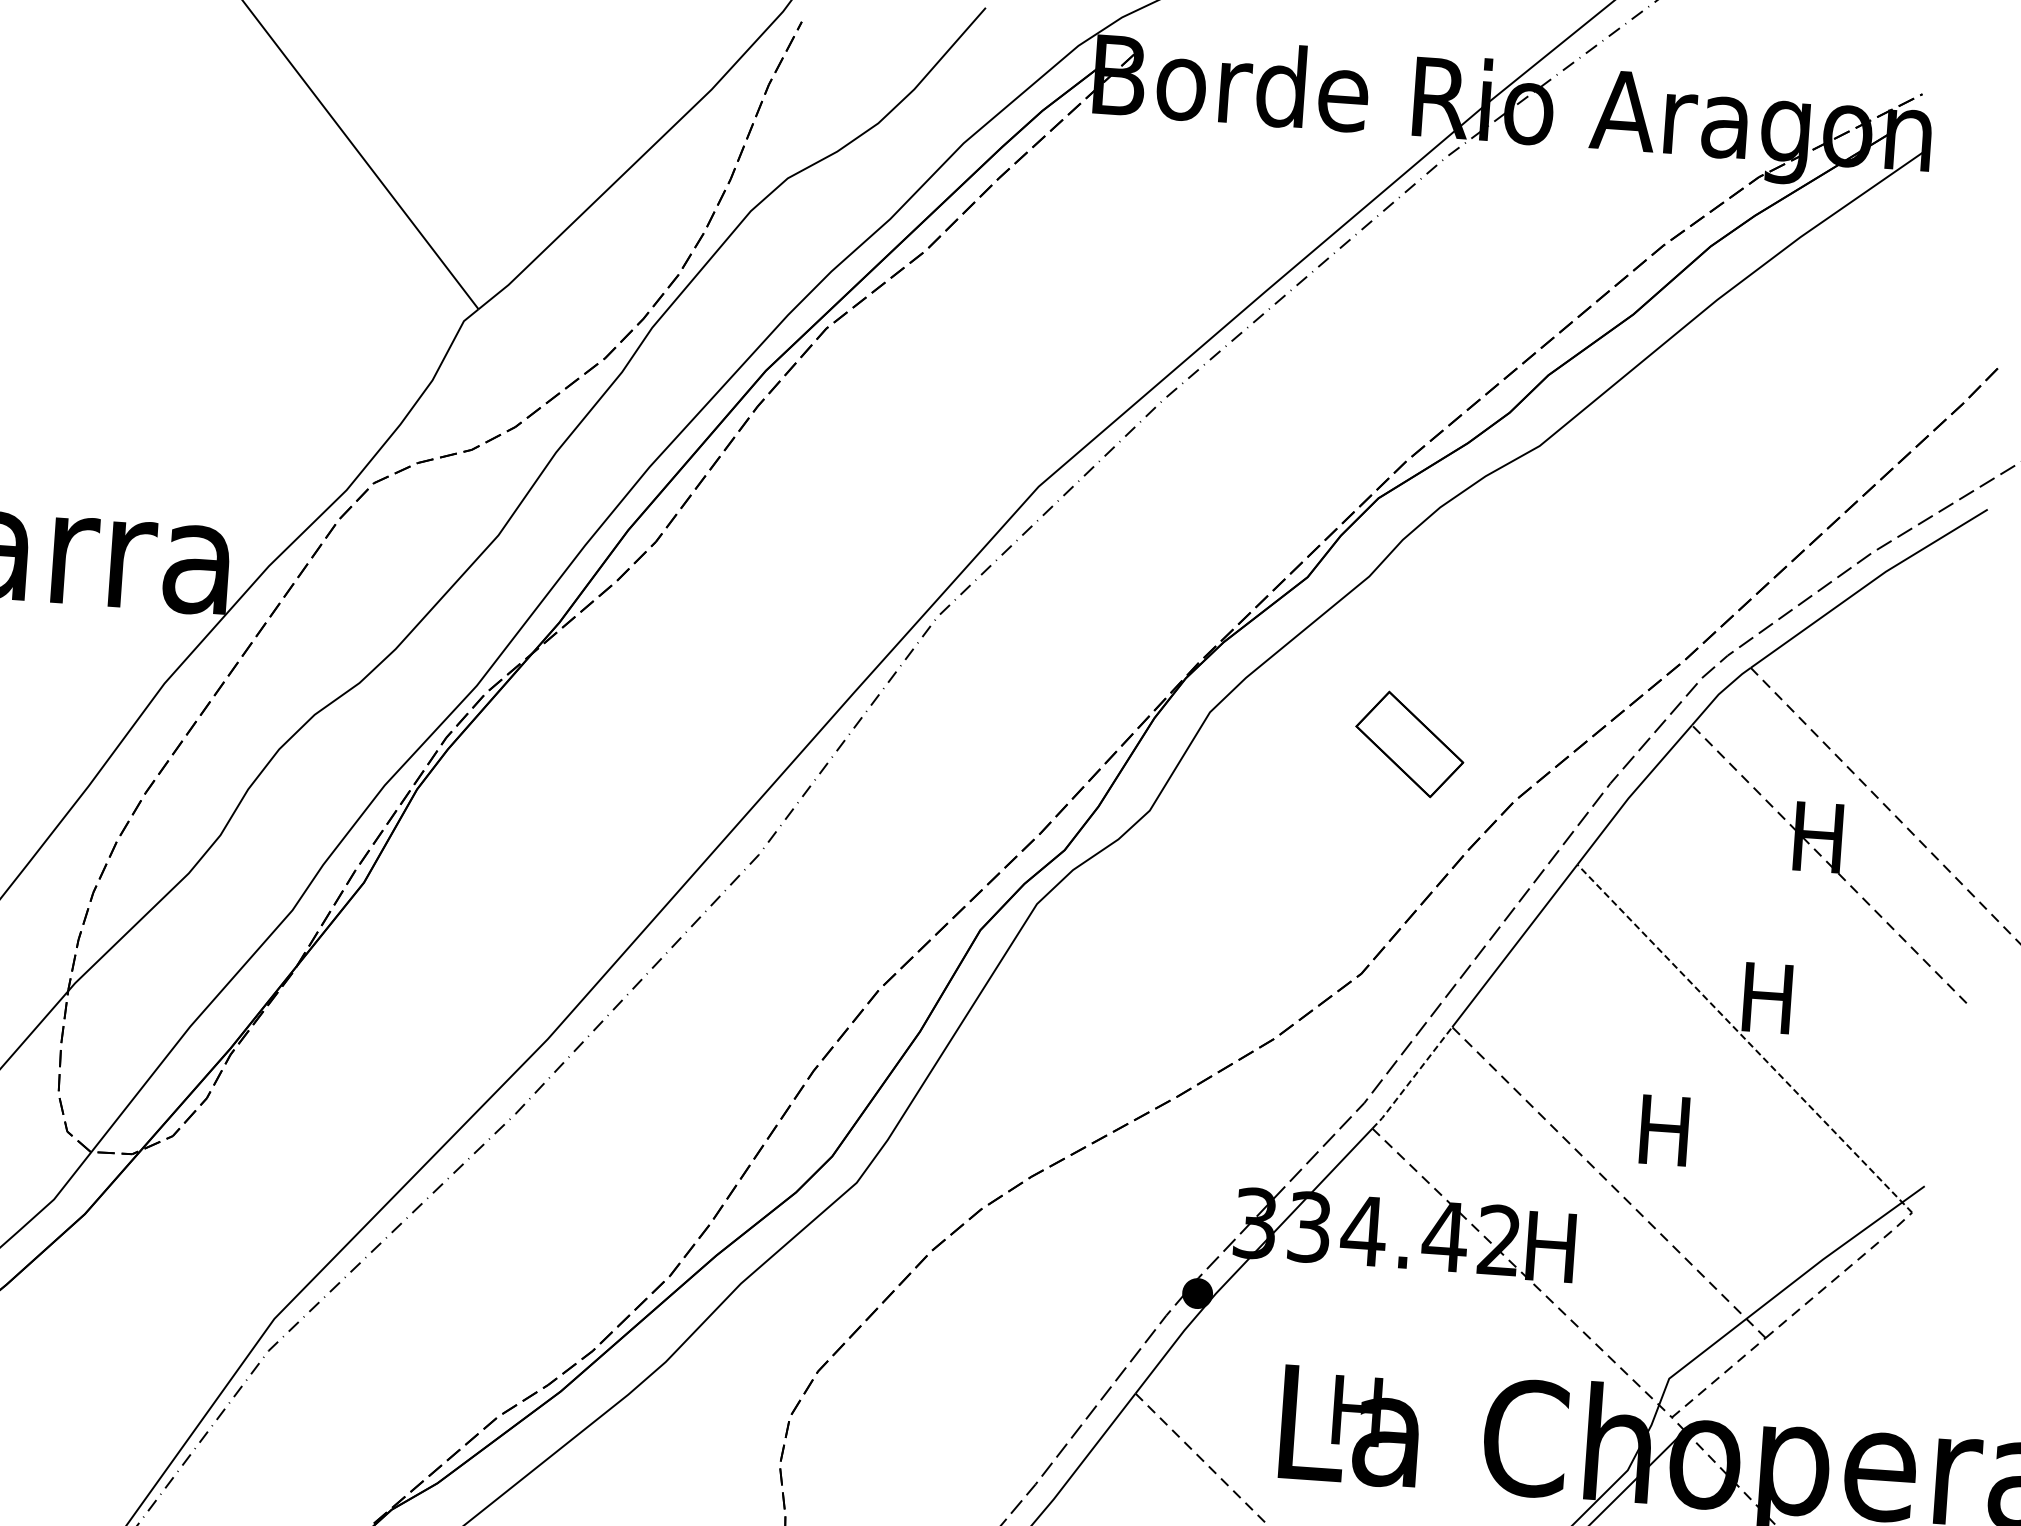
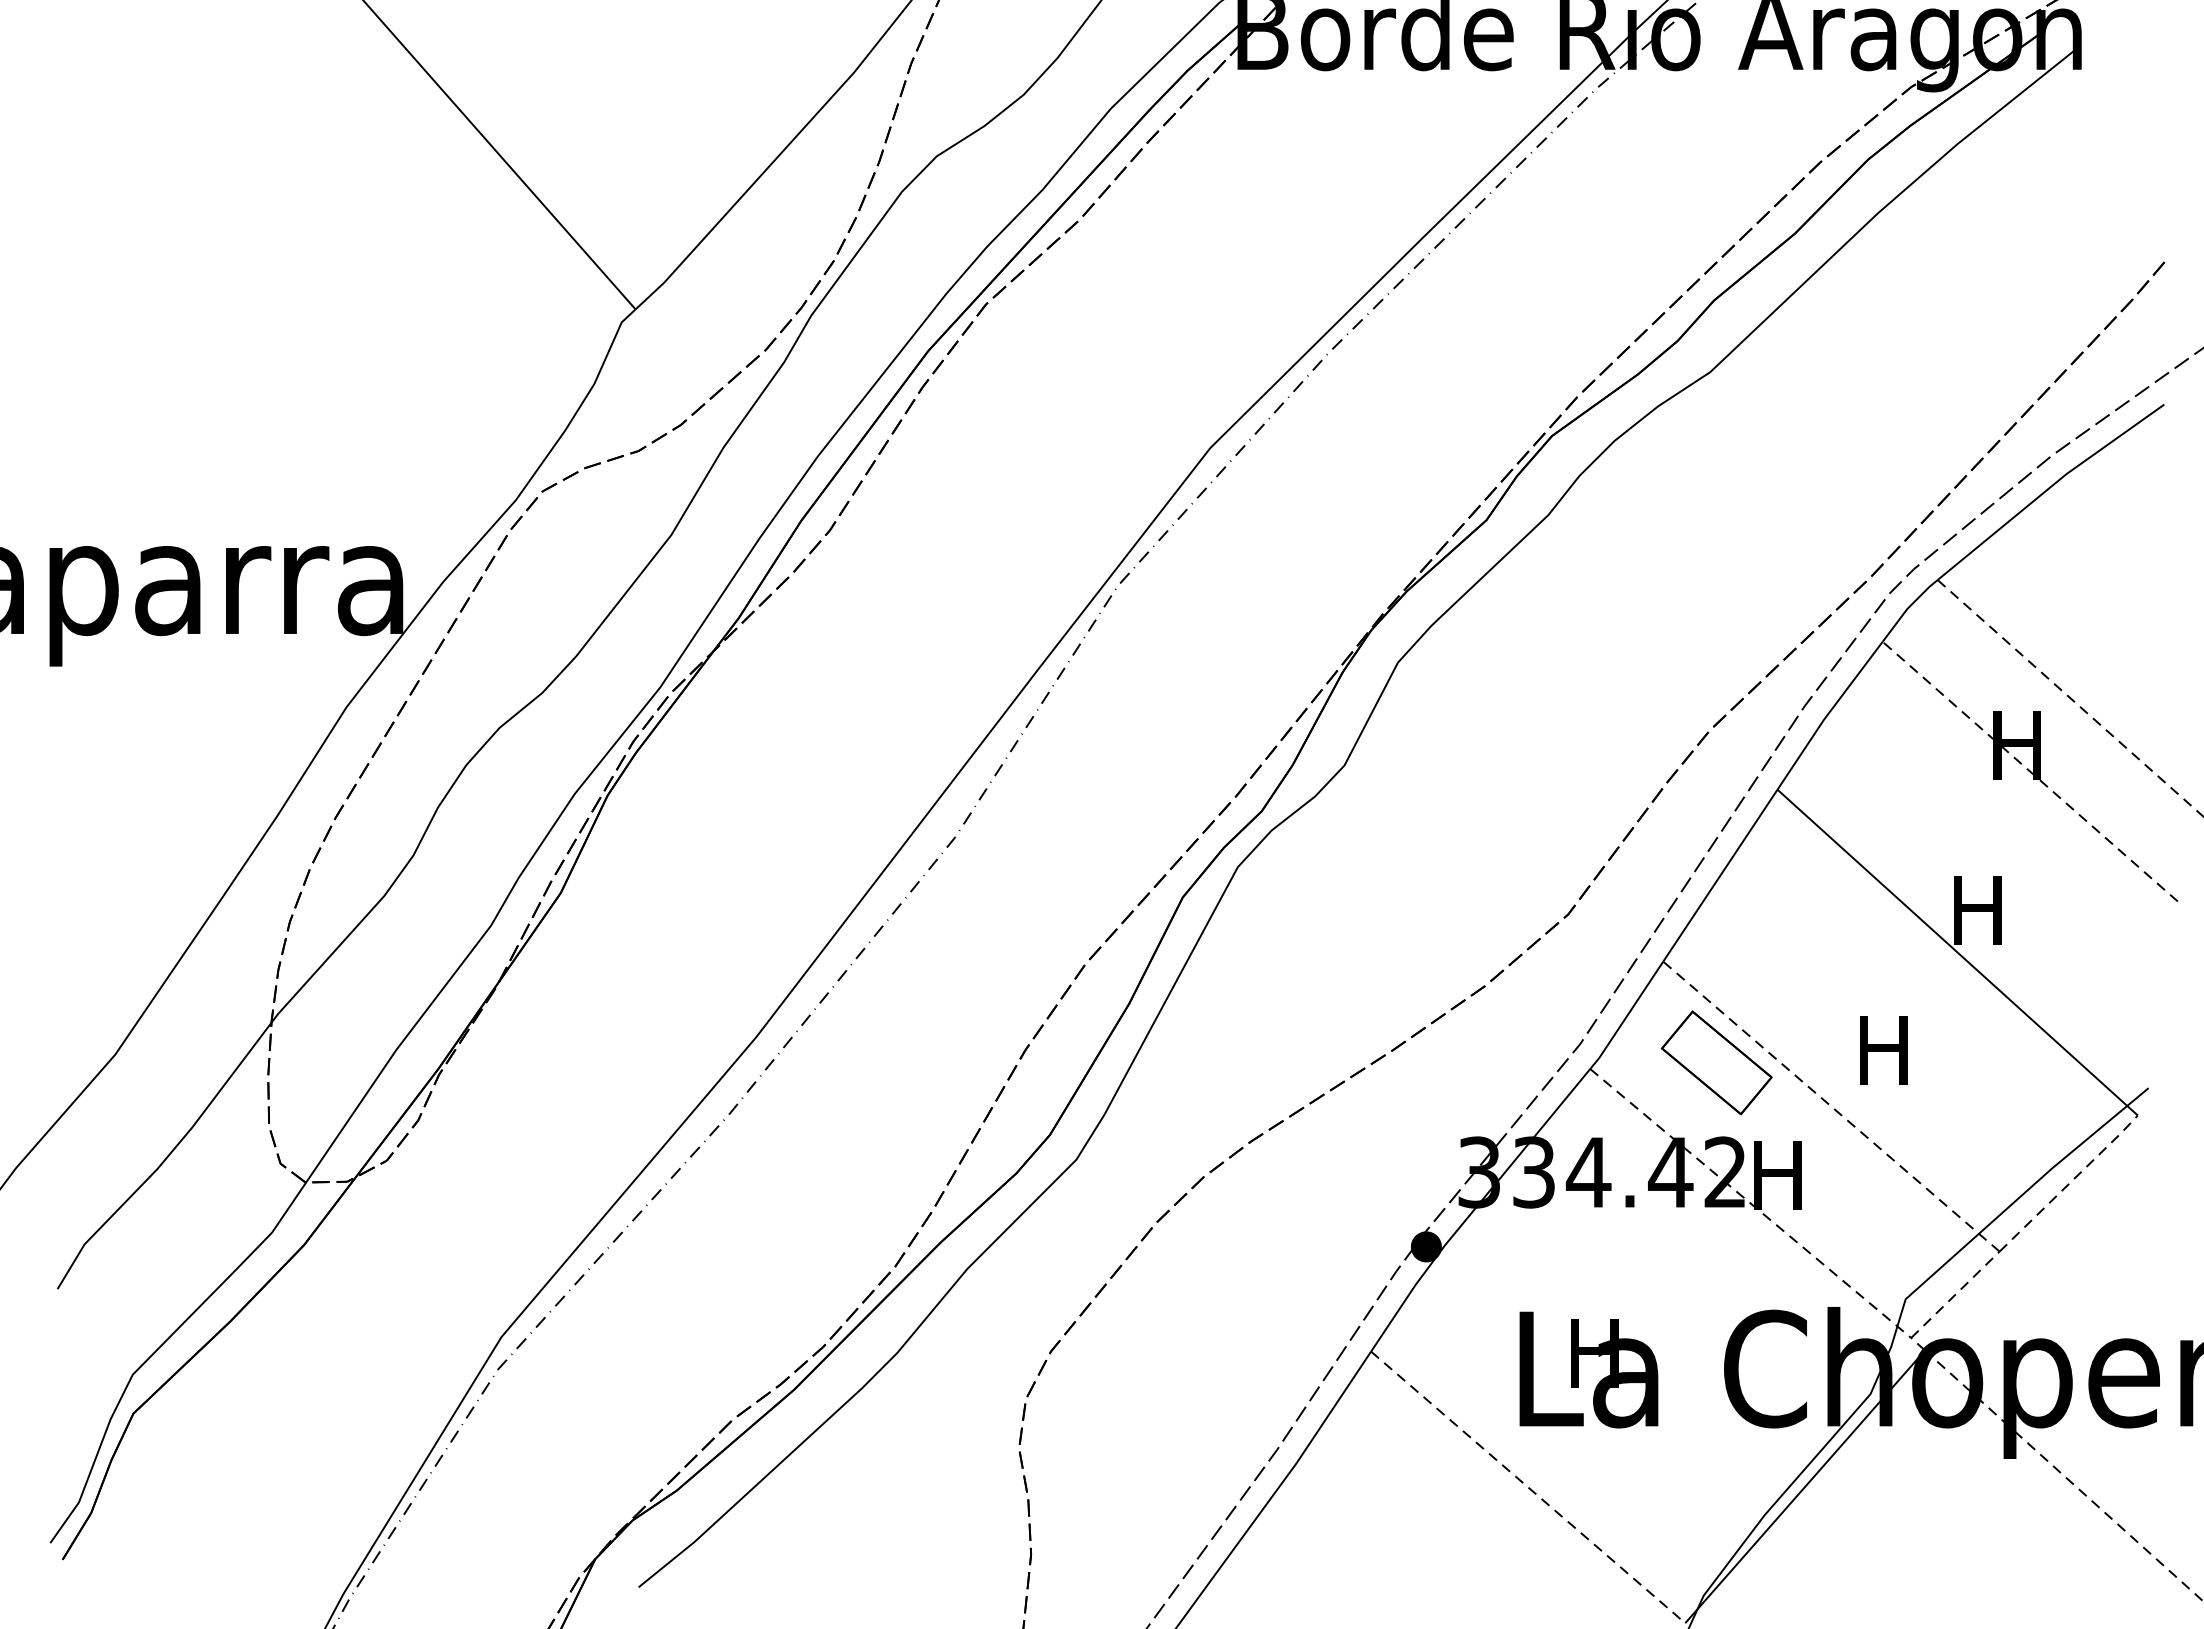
part: (1409, 744) -> (1716, 1062), moved
line: (1744, 1038) -> (1957, 952), dashed -> solid
line: (1412, 1079) -> (1626, 1016), dashed -> solid

